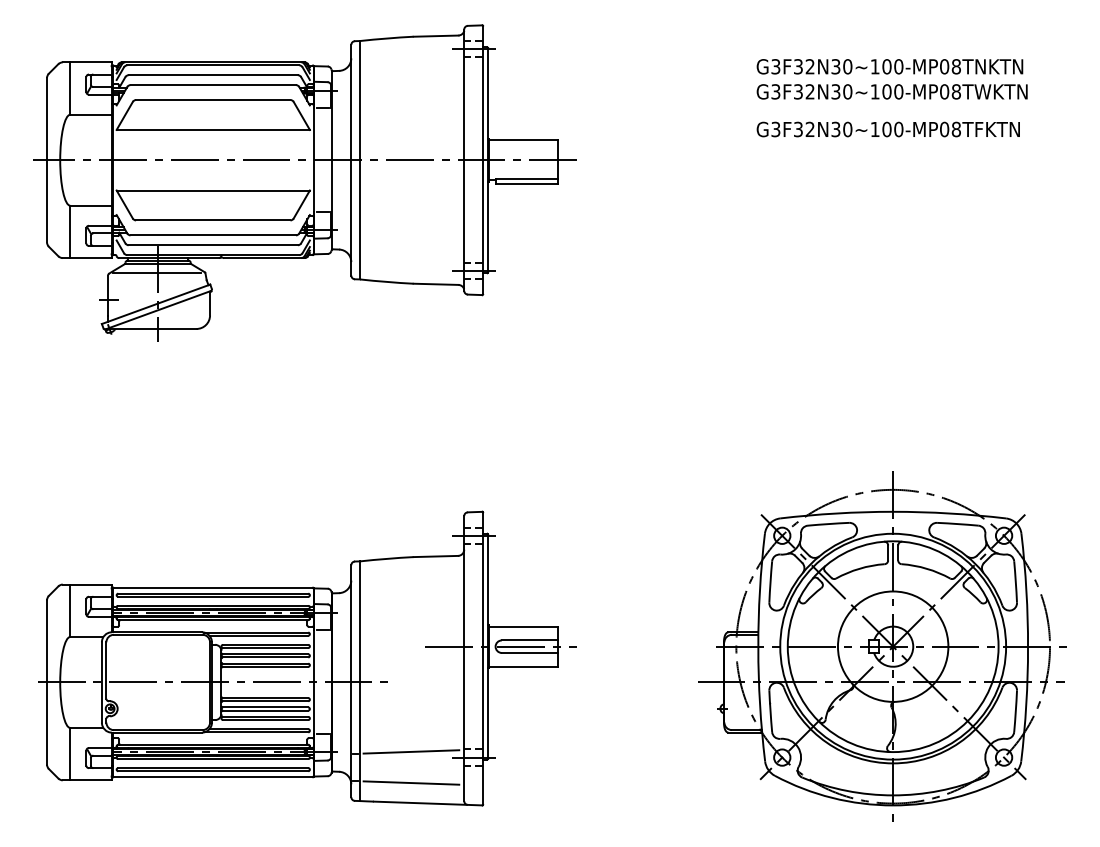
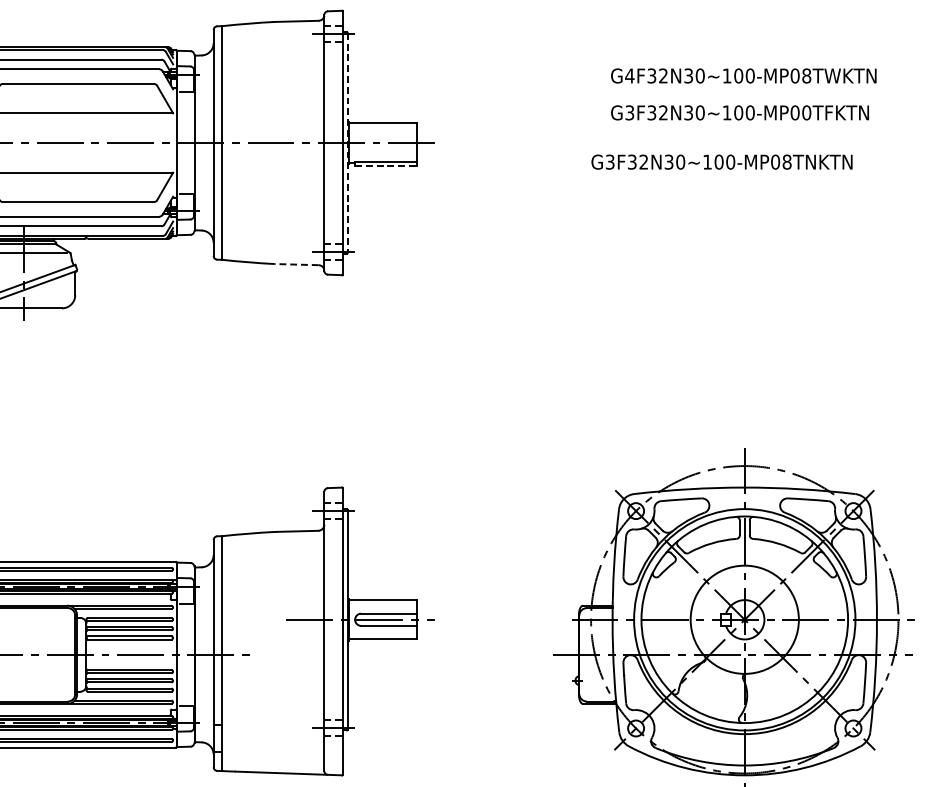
text: (889, 66) -> (721, 161), moved
text: (775, 91) -> (629, 75), G3F32N30~100-MP08TWKTN -> G4F32N30~100-MP08TWKTN
text: (956, 129) -> (806, 112), G3F32N30~100-MP08TFKTN -> G3F32N30~100-MP00TFKTN
line: (488, 160) -> (348, 143), solid -> dashed
line: (527, 184) -> (386, 166), solid -> dashed
line: (435, 284) -> (296, 264), solid -> dashed
line: (411, 751) -> (272, 722), removed
line: (411, 782) -> (272, 752), removed

